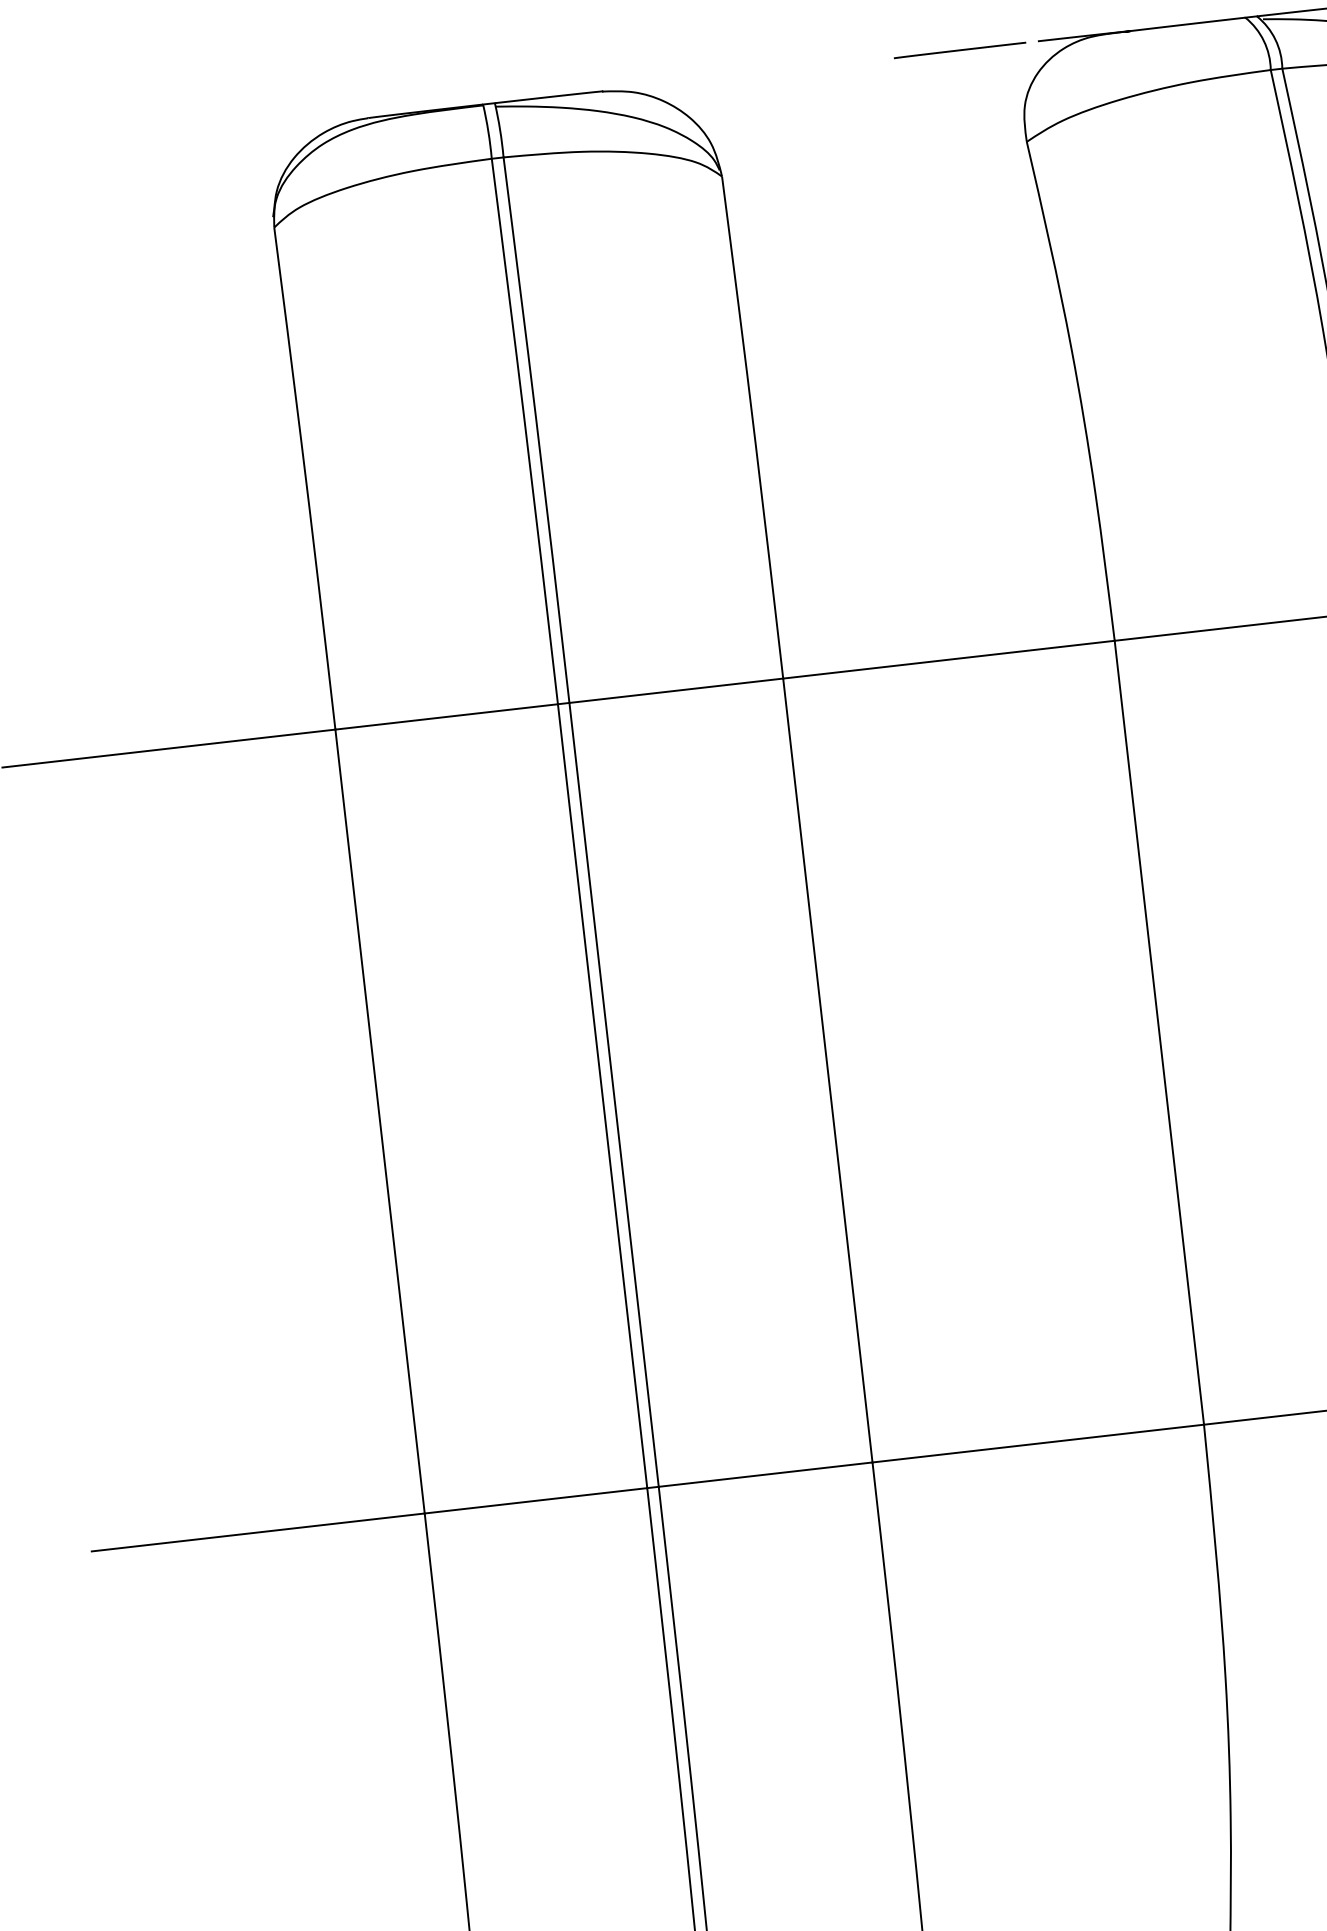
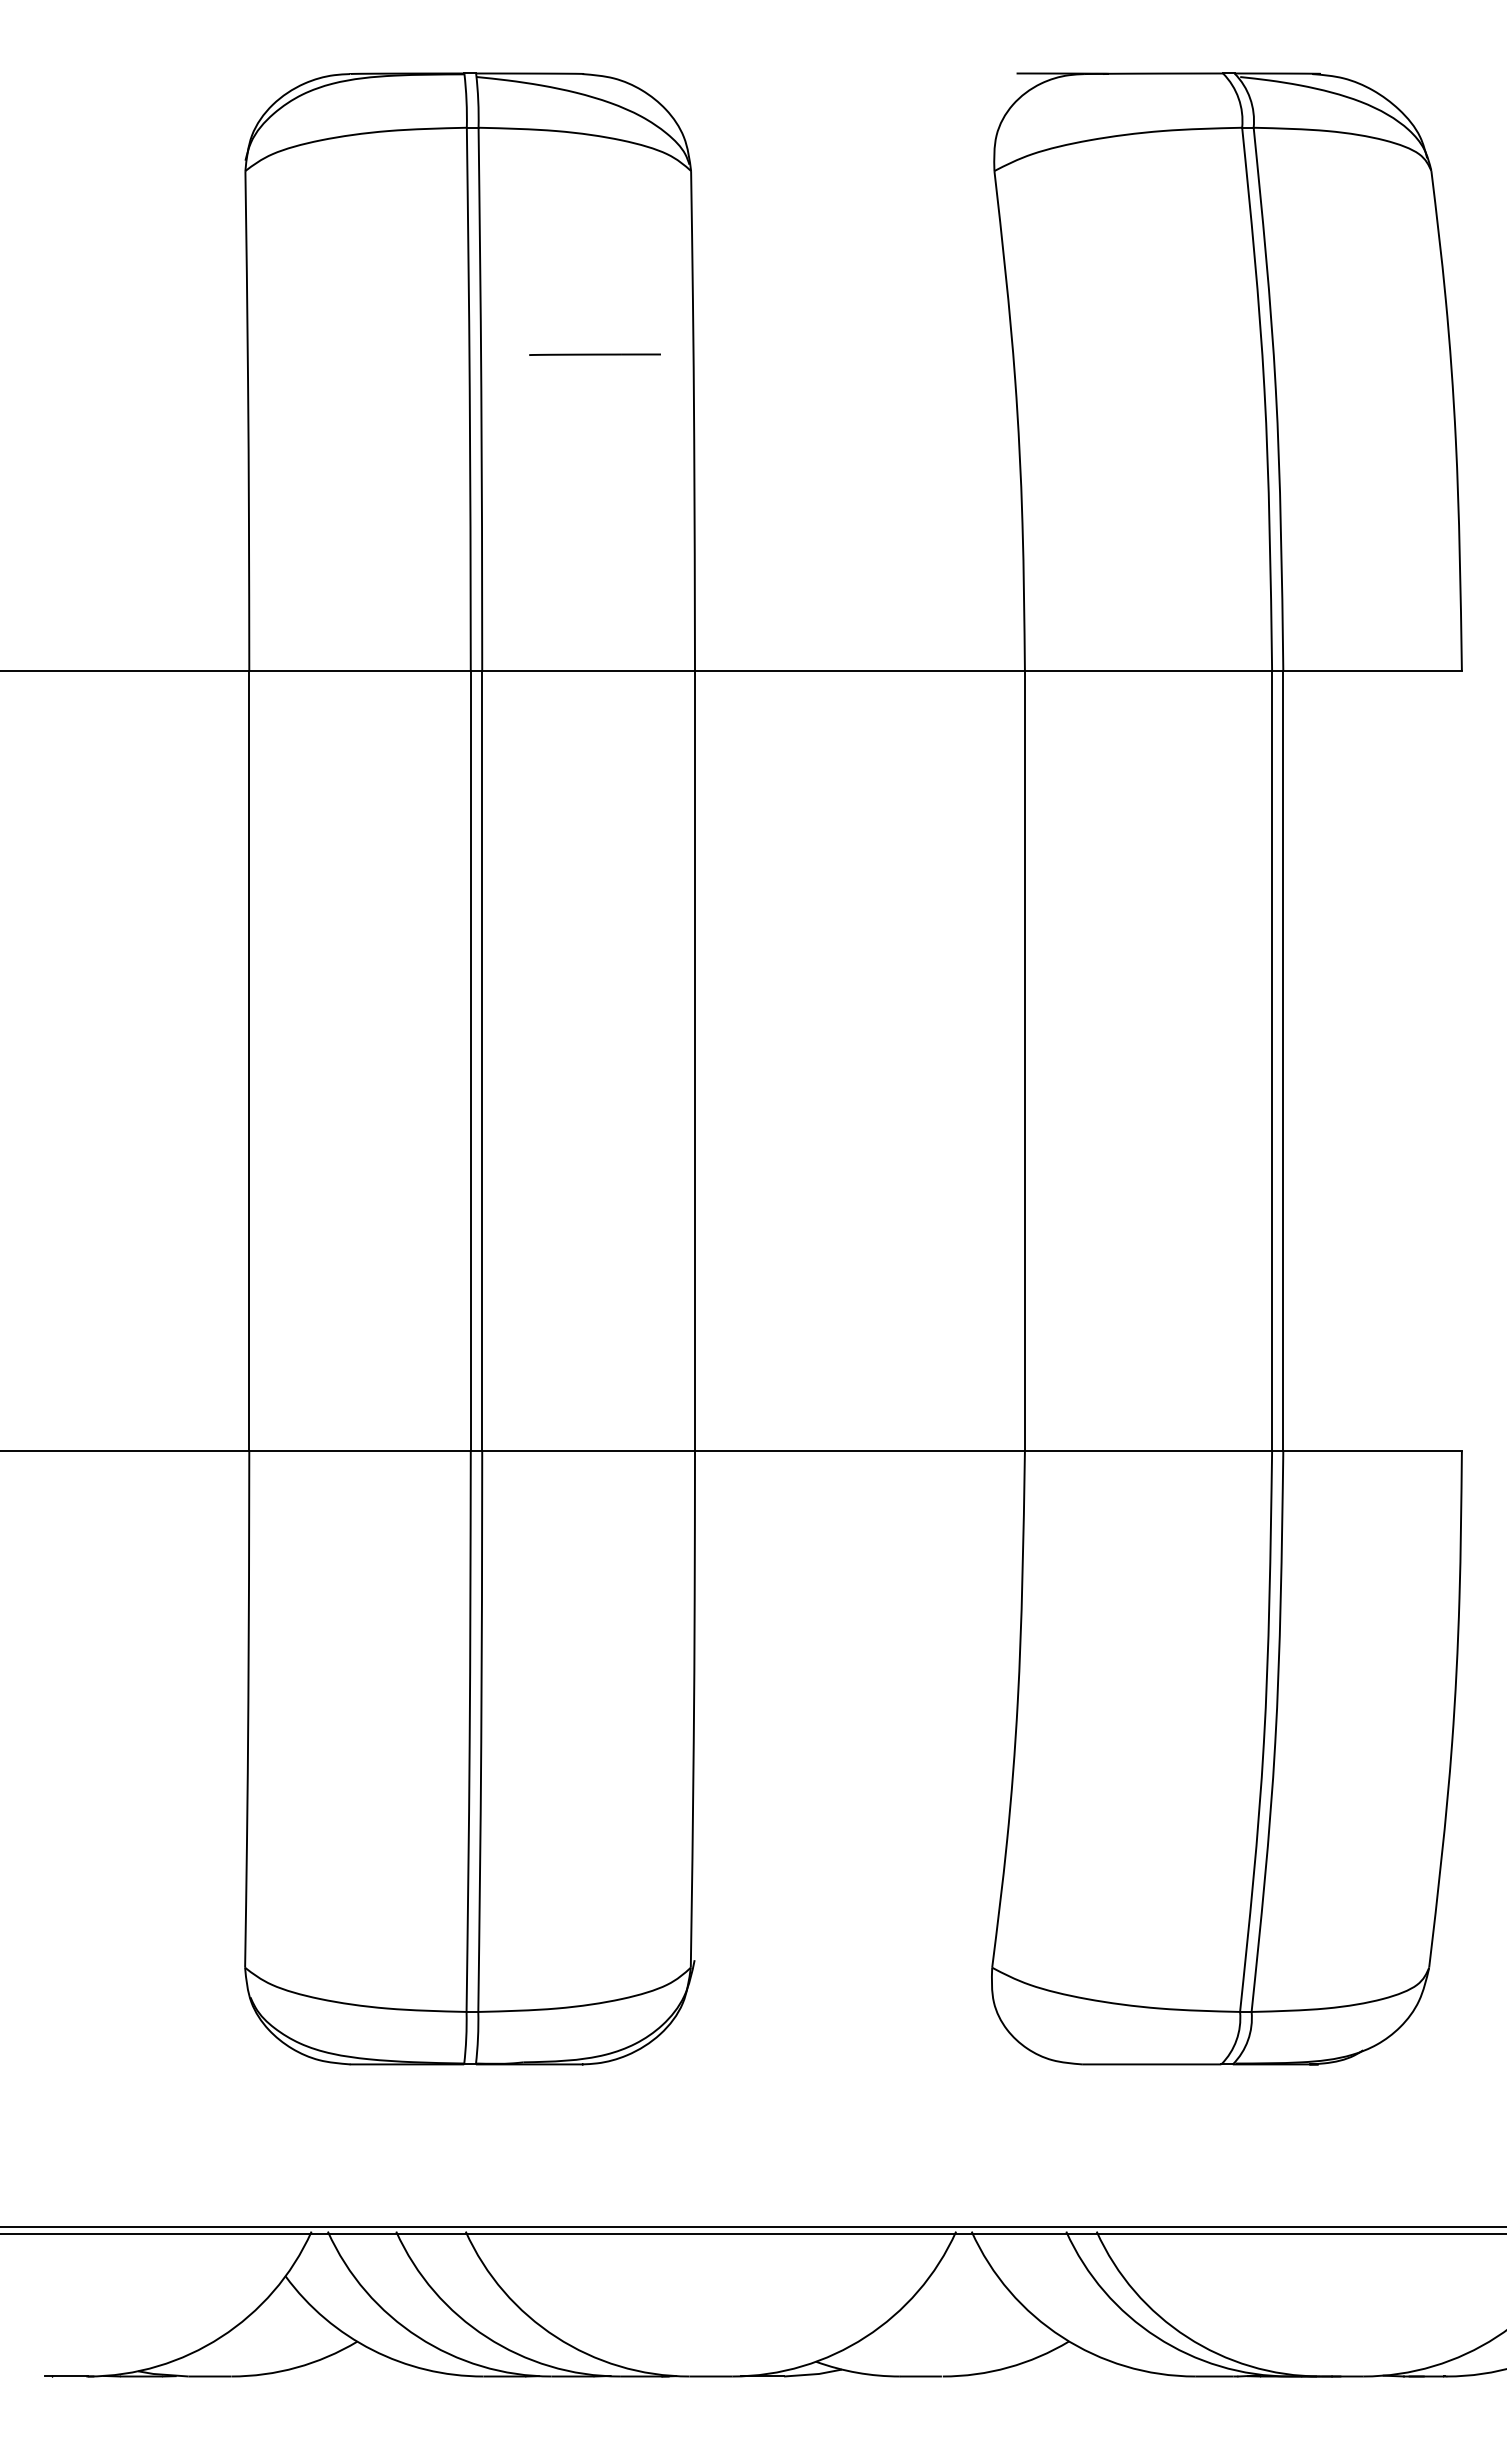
line: (959, 50) -> (594, 354), moved

